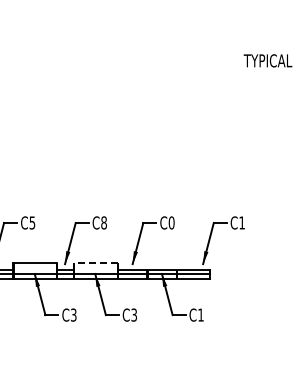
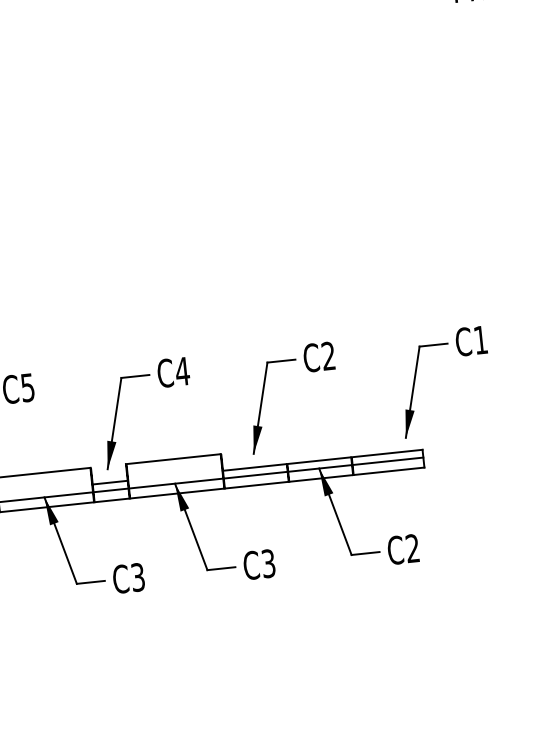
text: (103, 222) -> (181, 370), C8 -> C4
text: (171, 222) -> (328, 355), C0 -> C2
line: (95, 262) -> (173, 458), dashed -> solid
text: (200, 314) -> (411, 547), C1 -> C2

